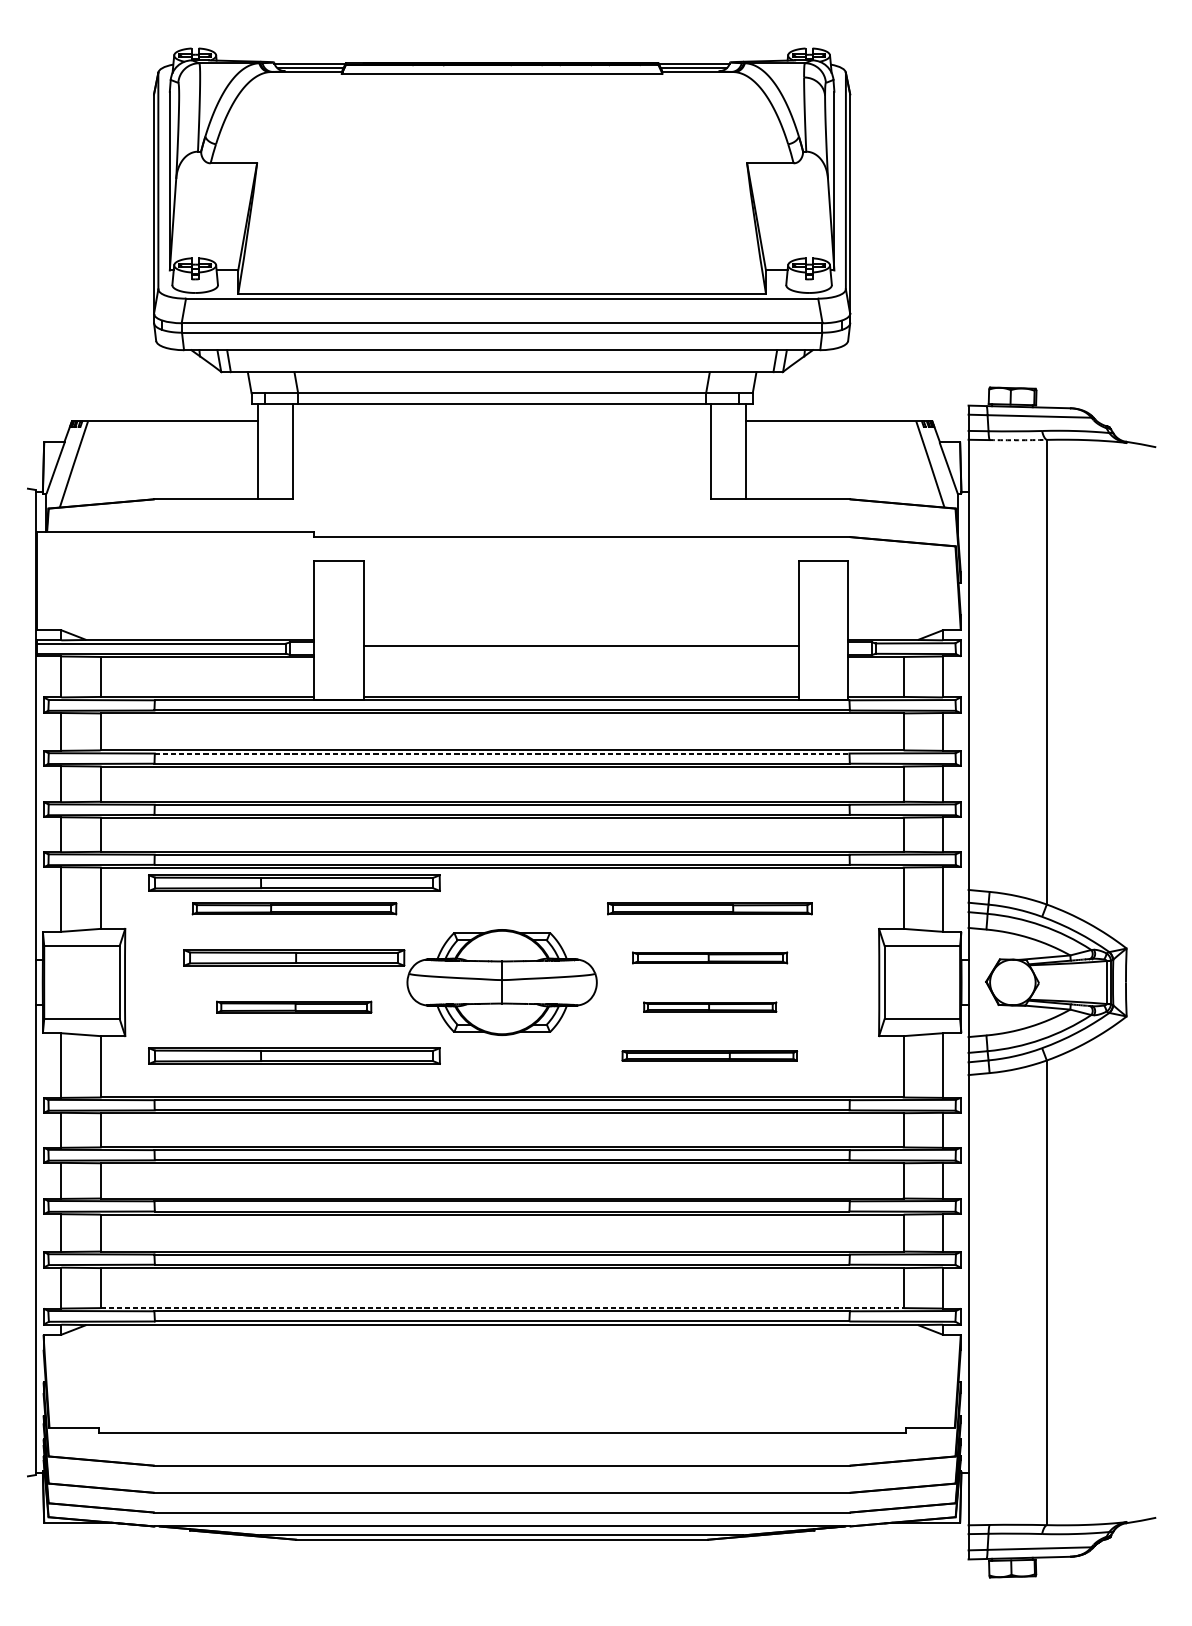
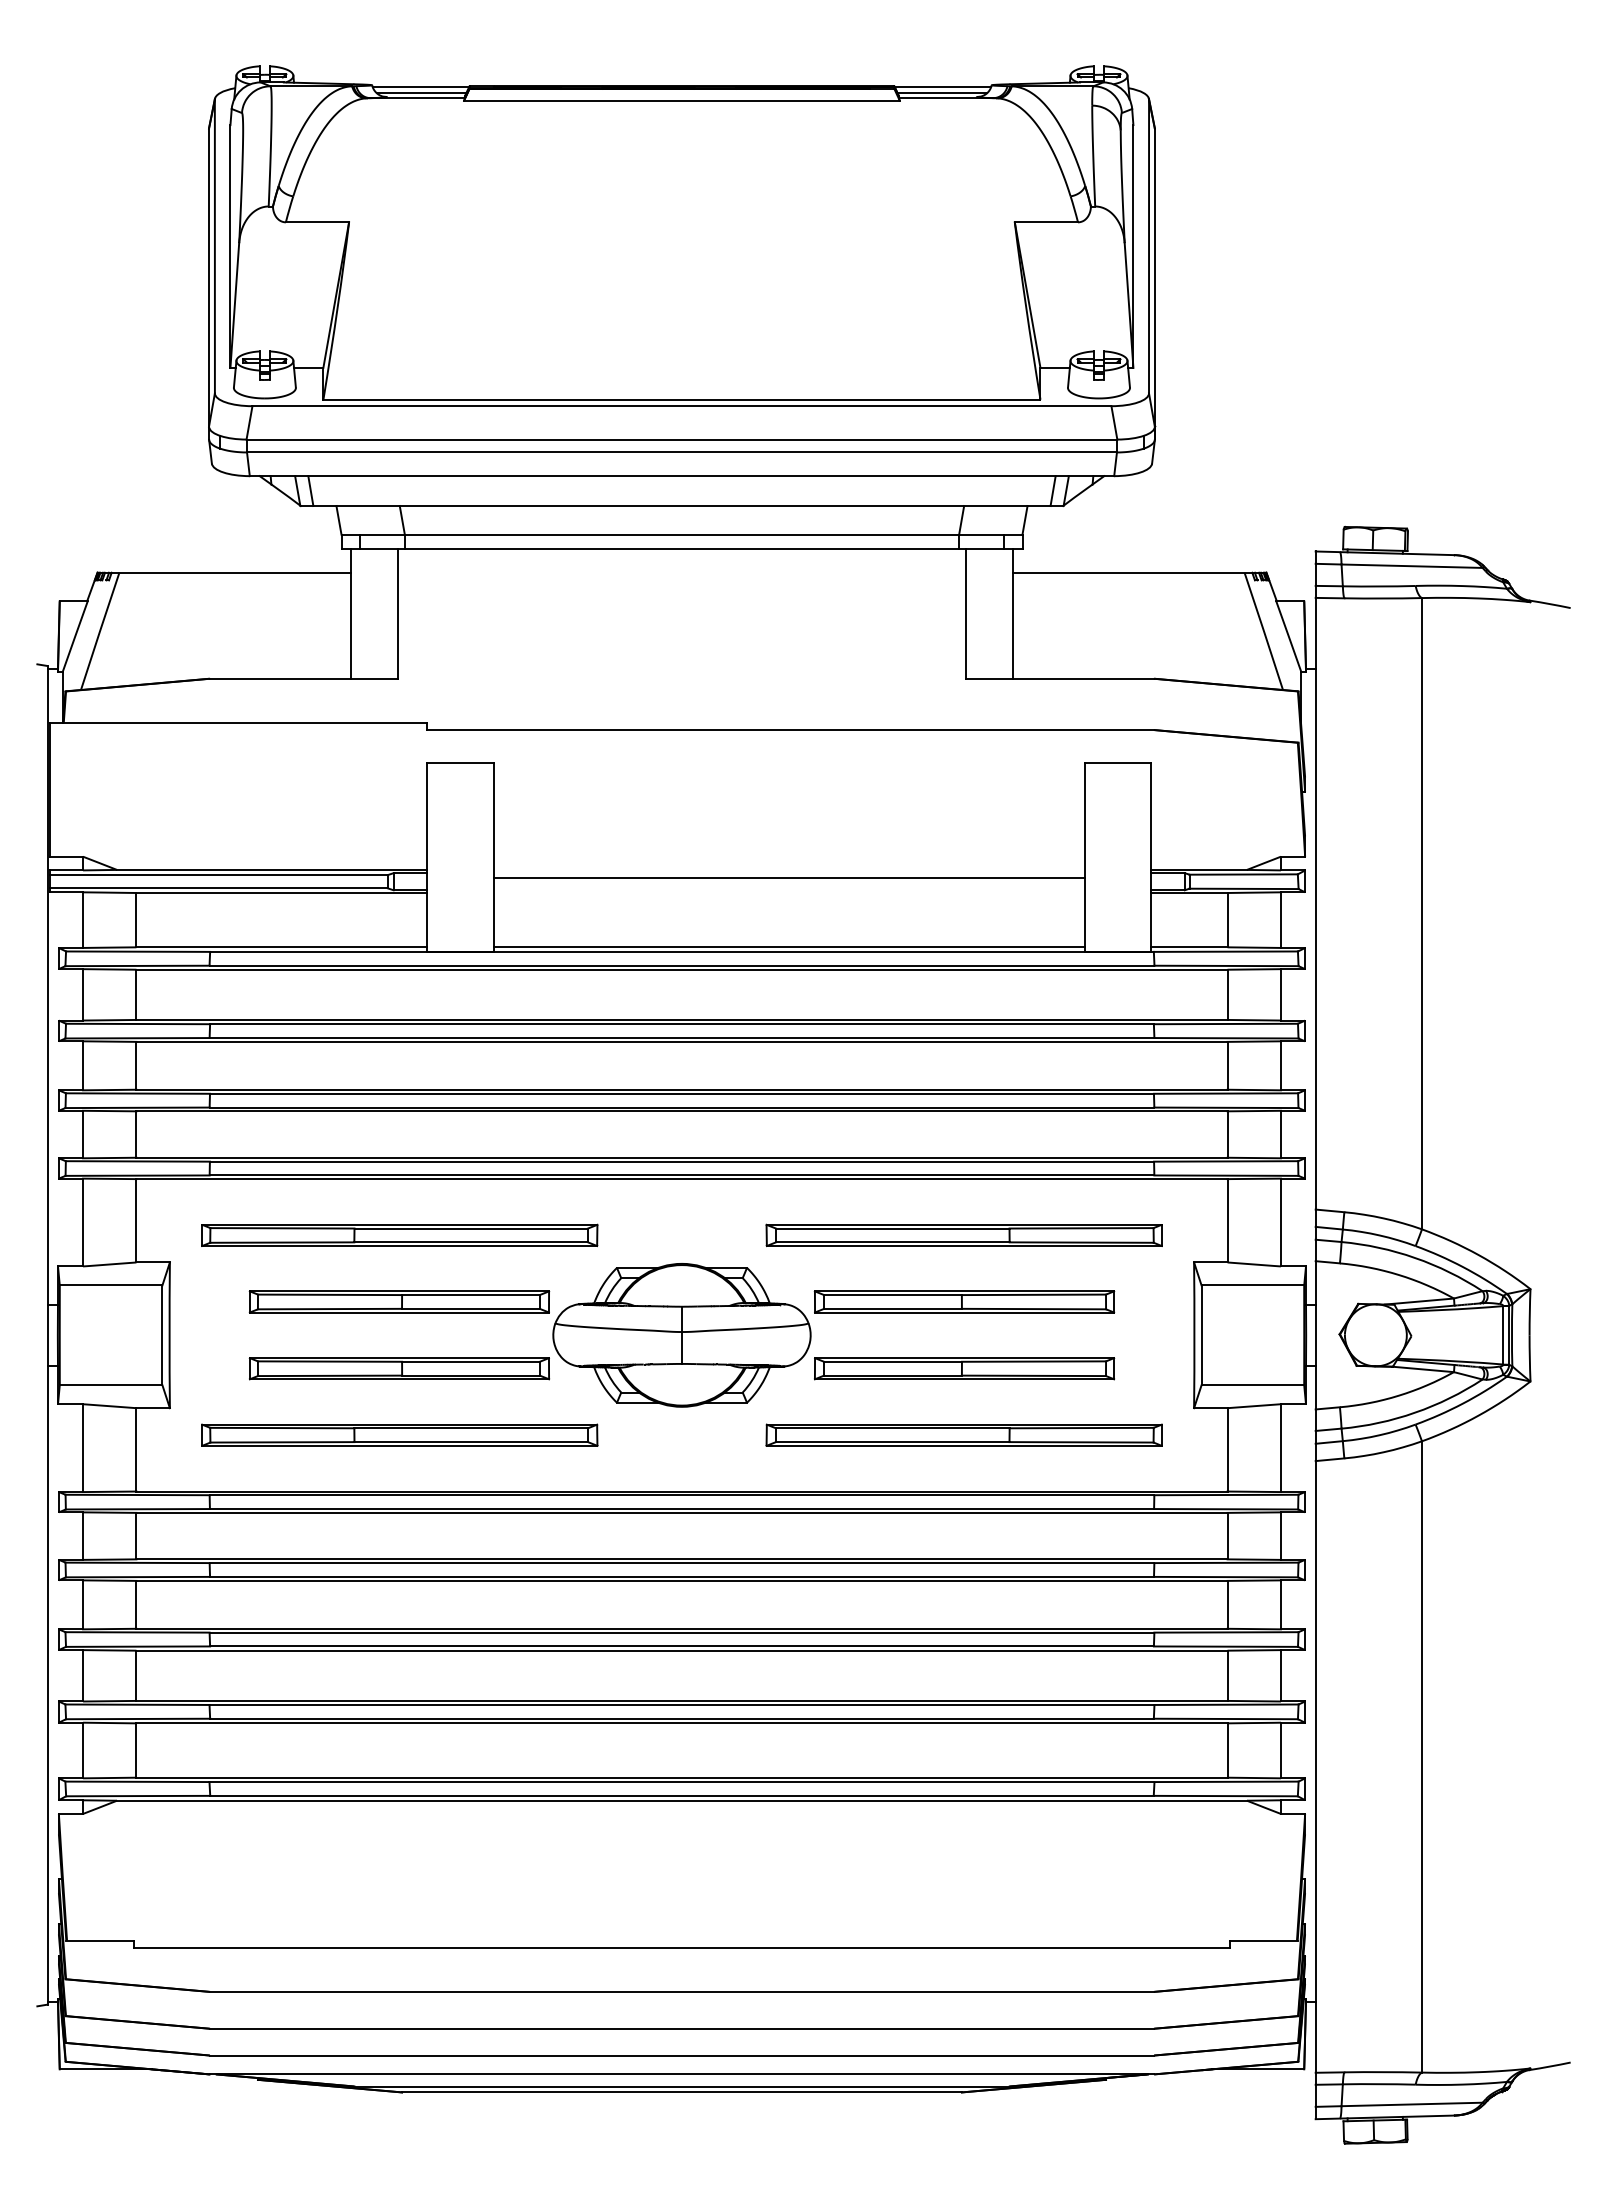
arc: (1018, 440) -> (1383, 598), dashed -> solid
line: (502, 753) -> (682, 1024), dashed -> solid
part: (294, 882) -> (399, 1199), removed
part: (294, 908) -> (399, 1234), size x1.43
part: (709, 908) -> (963, 1234), size x1.43
part: (710, 957) -> (964, 1301), size x1.43
part: (294, 1006) -> (399, 1368), size x1.43
part: (710, 1006) -> (964, 1368), size x1.67
part: (709, 1055) -> (963, 1434), size x1.67
line: (502, 1307) -> (682, 1777), dashed -> solid

